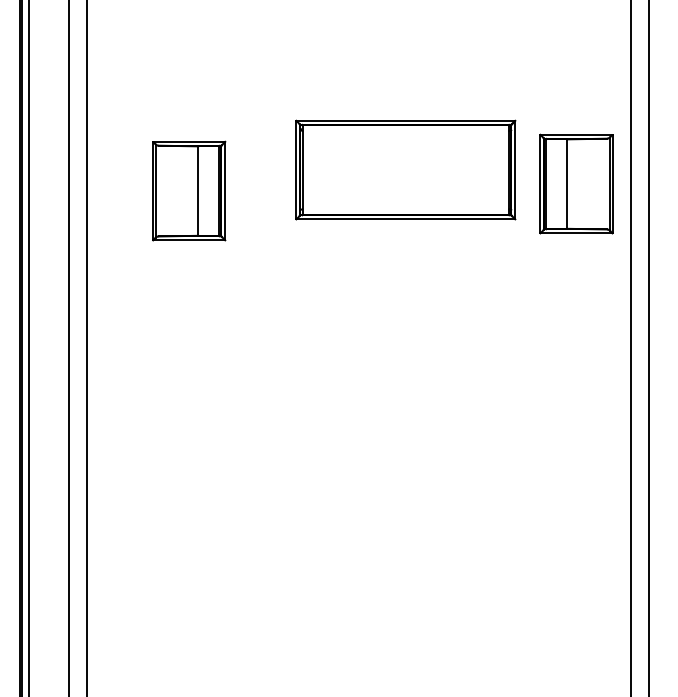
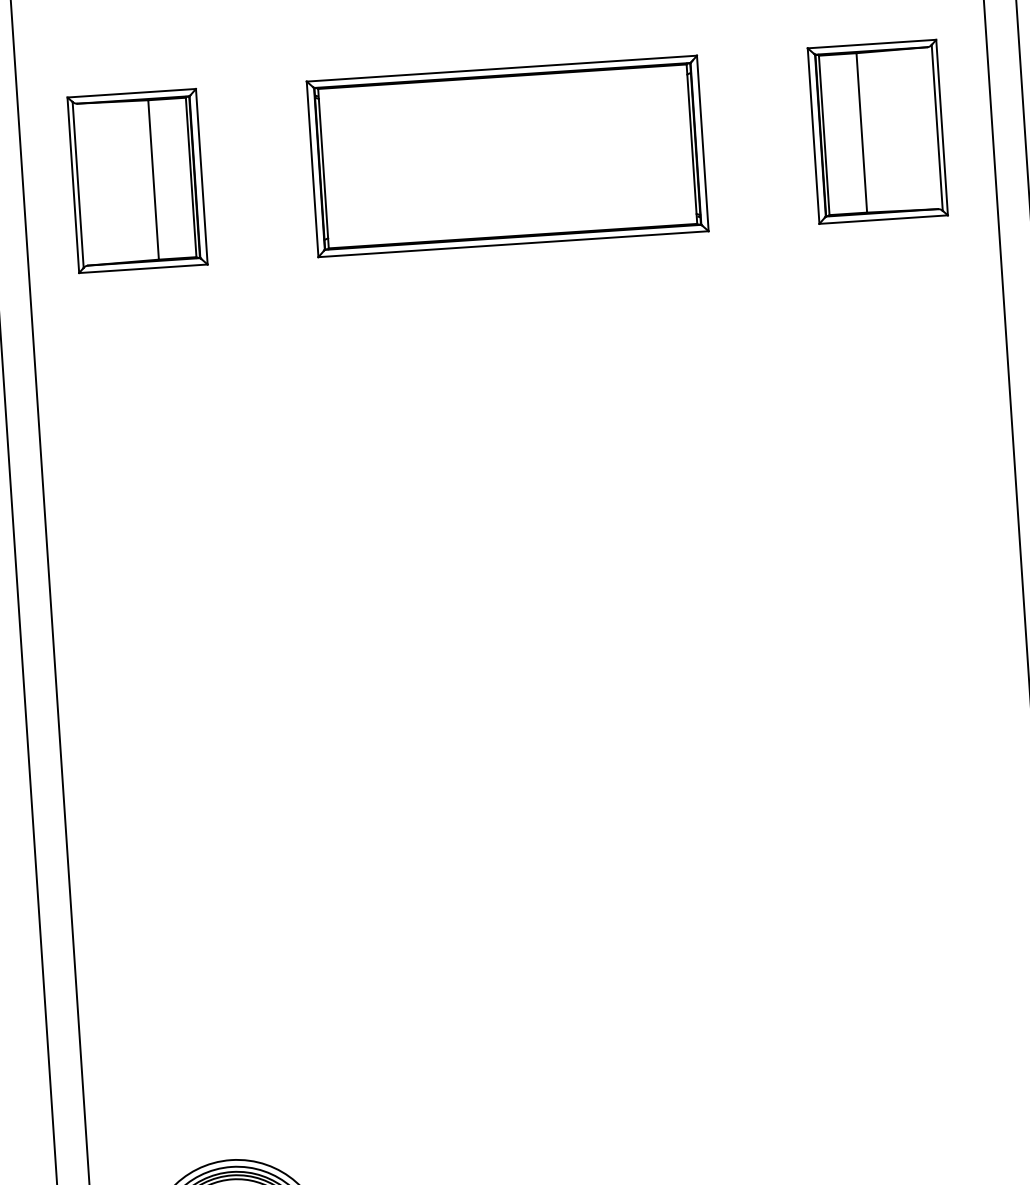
part: (405, 169) -> (507, 155), moved
part: (576, 183) -> (877, 130), moved
part: (189, 190) -> (138, 179), moved

